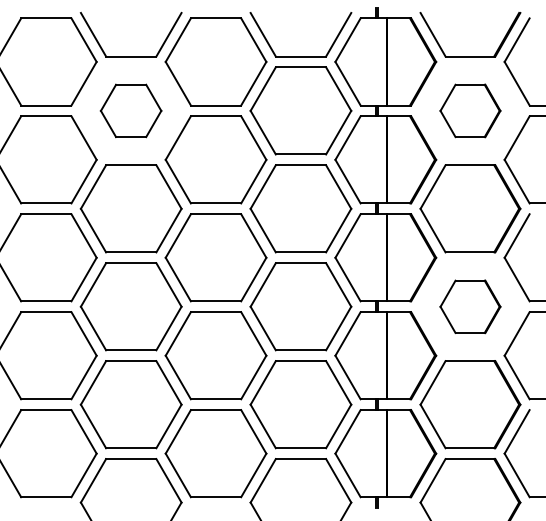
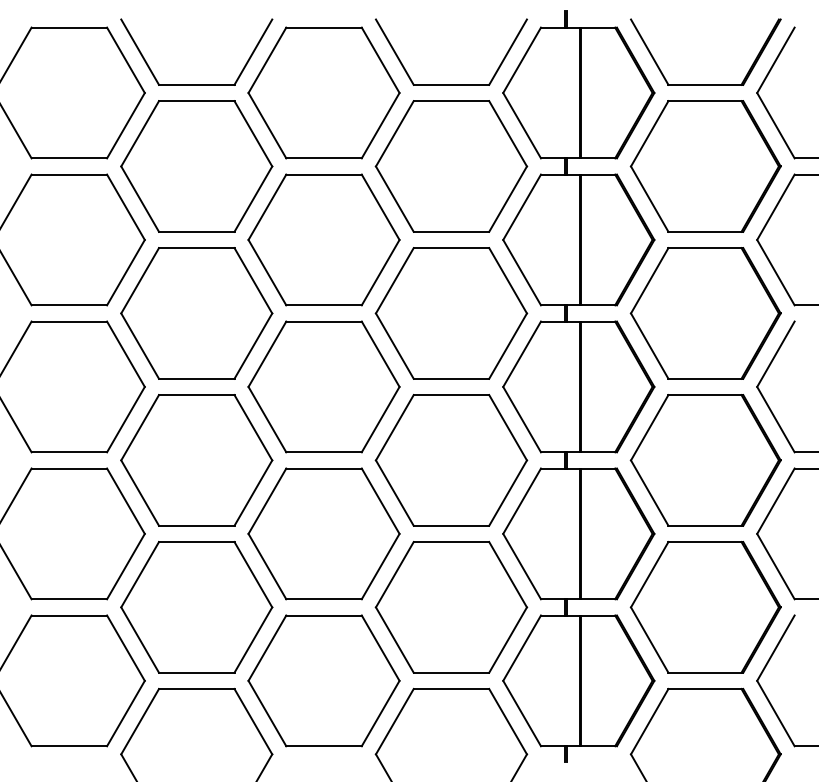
part: (130, 110) -> (195, 165), size x1.67
part: (470, 110) -> (705, 165), size x1.67
part: (470, 306) -> (705, 460), size x1.67

